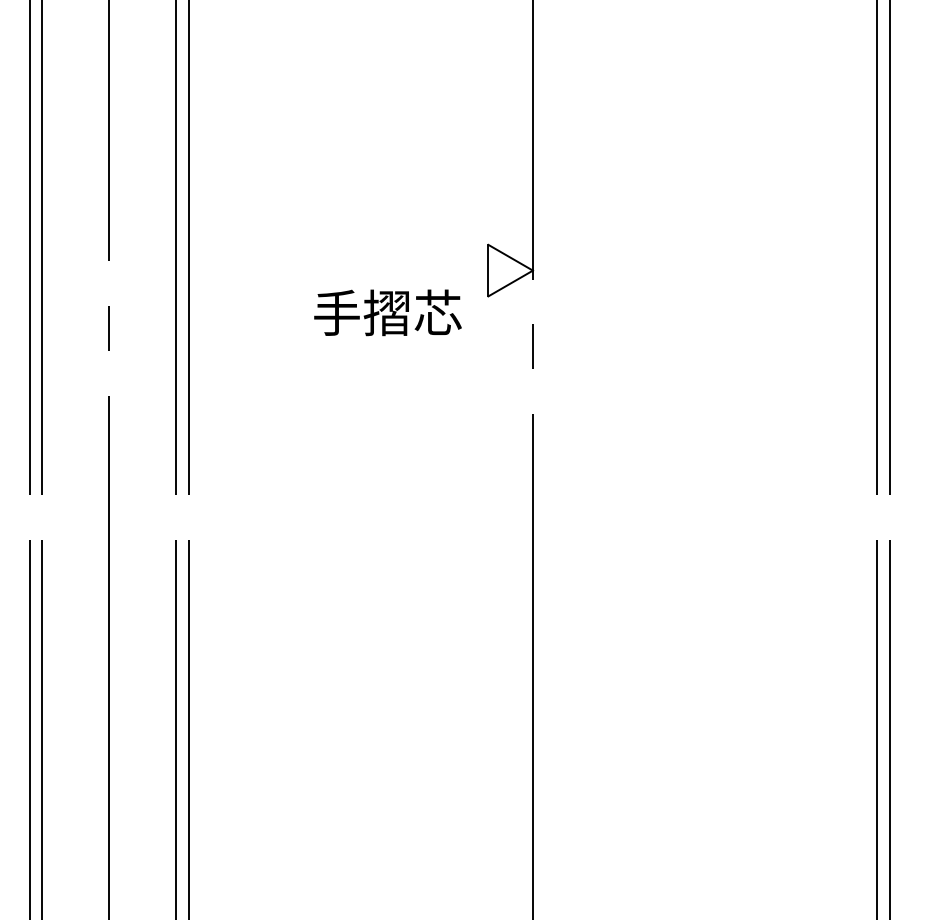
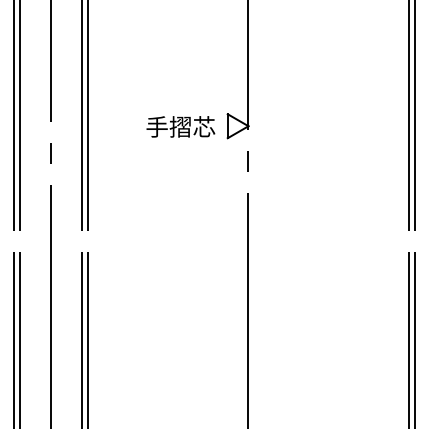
text: (387, 311) -> (180, 126), moved

